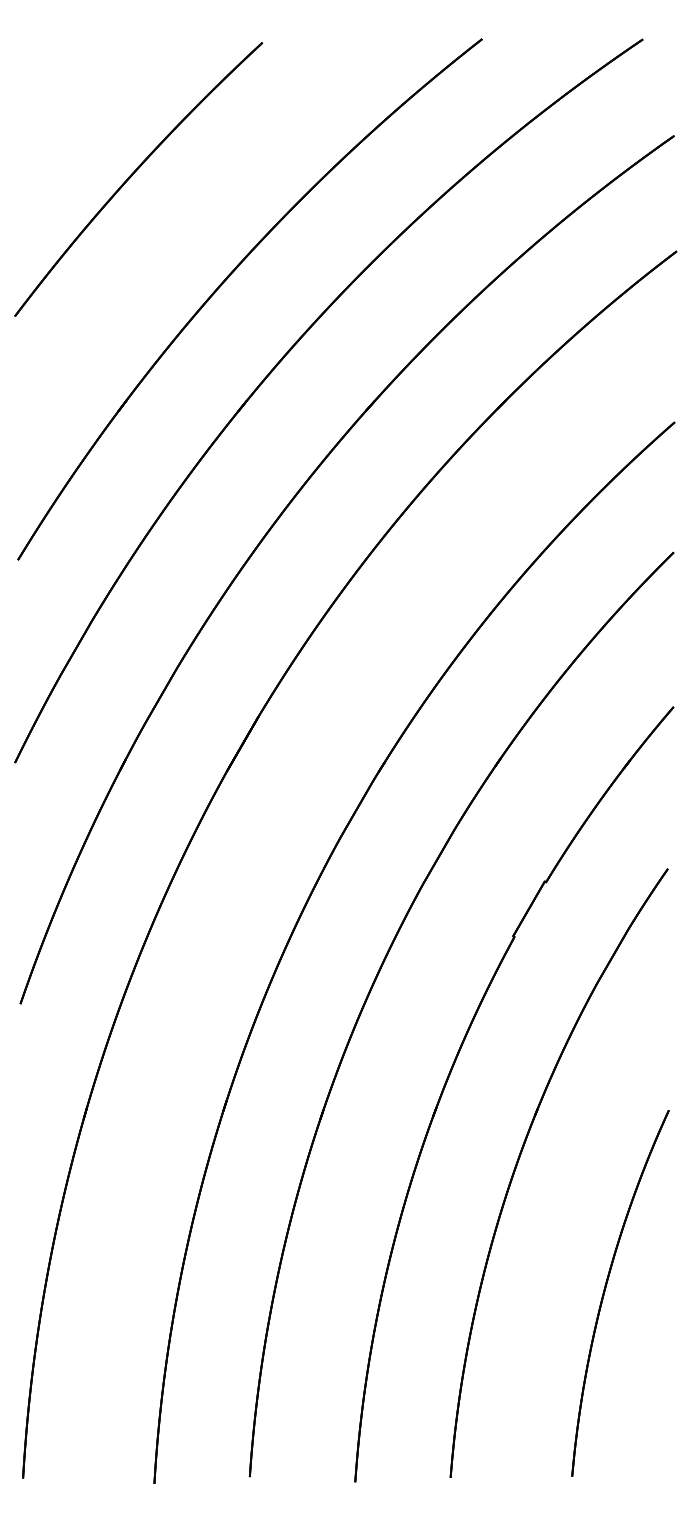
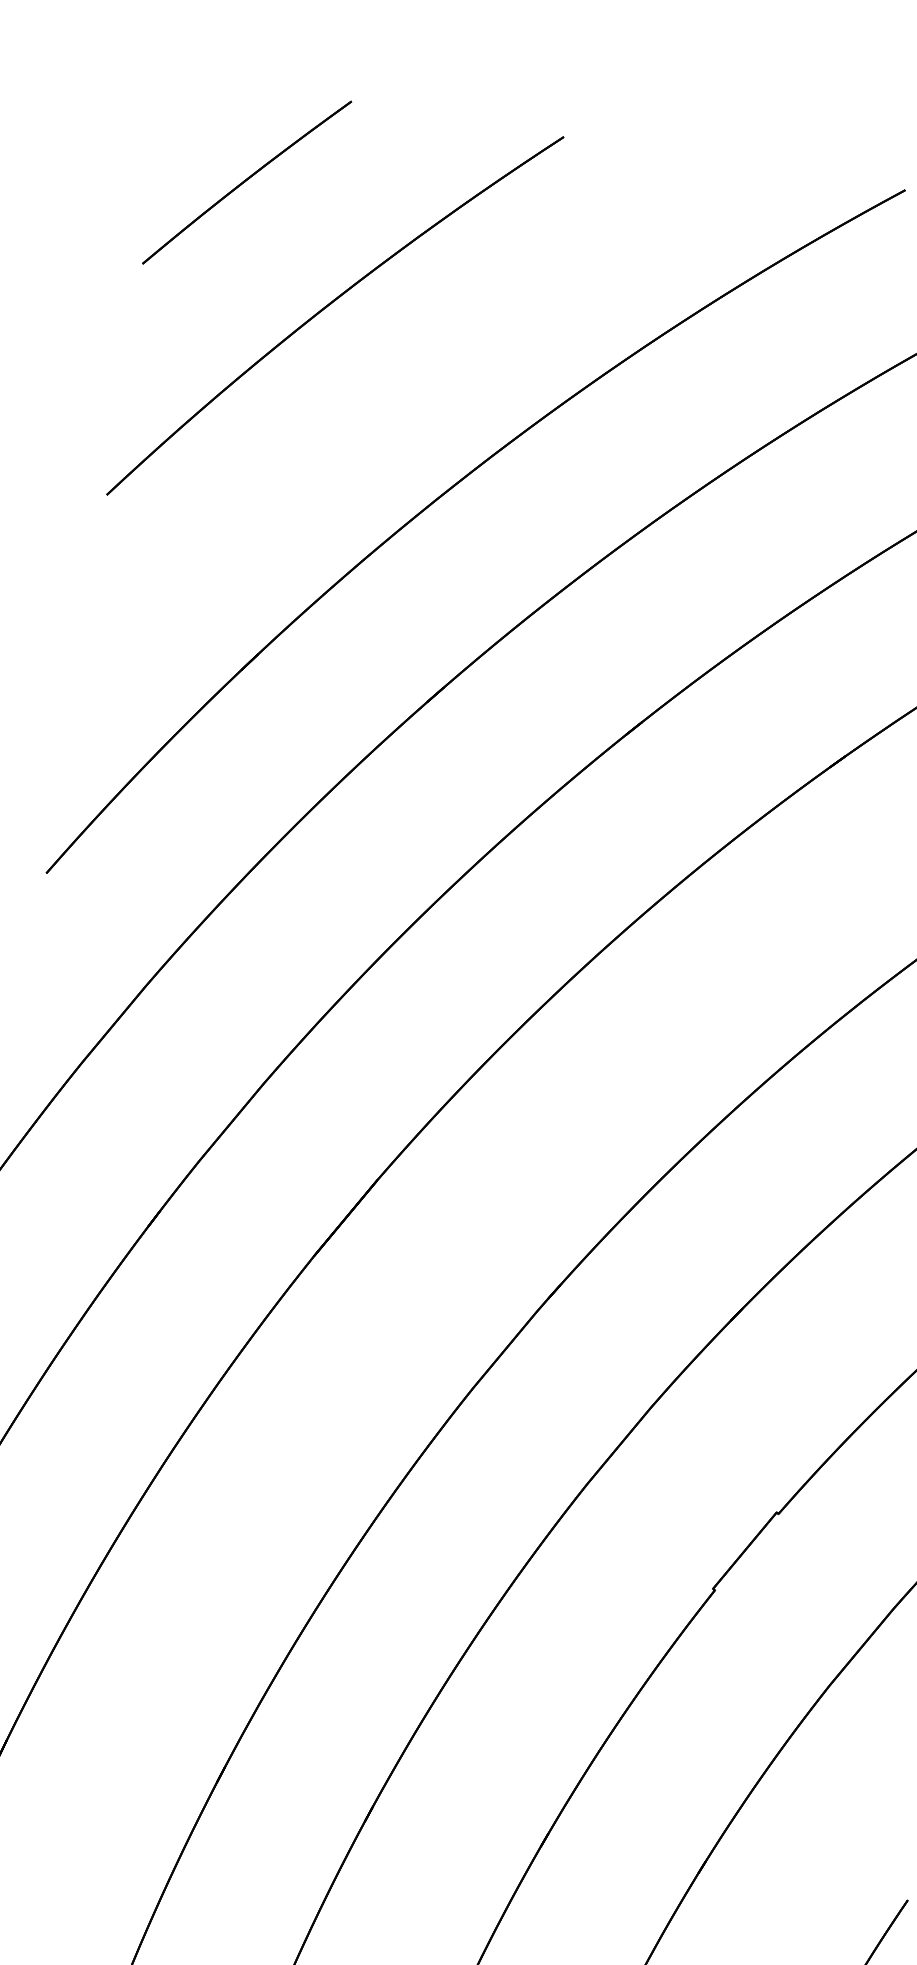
part: (68, 105) -> (246, 182), added

